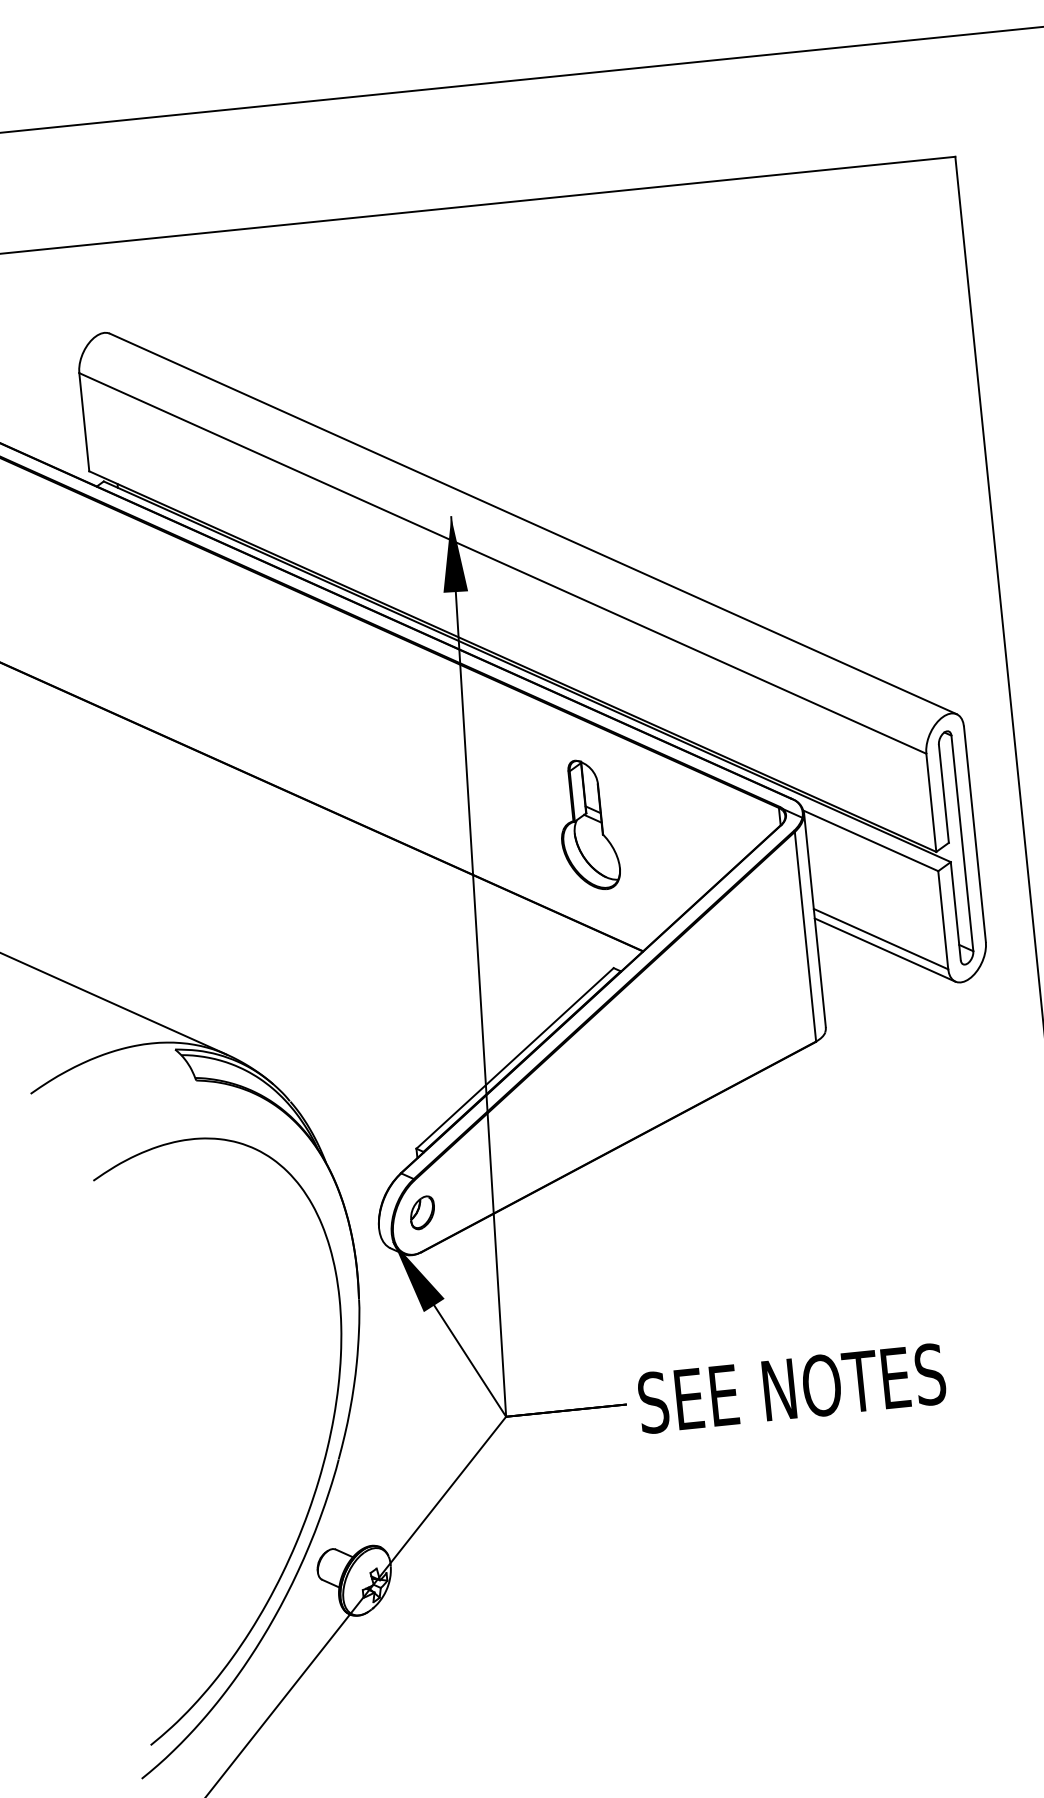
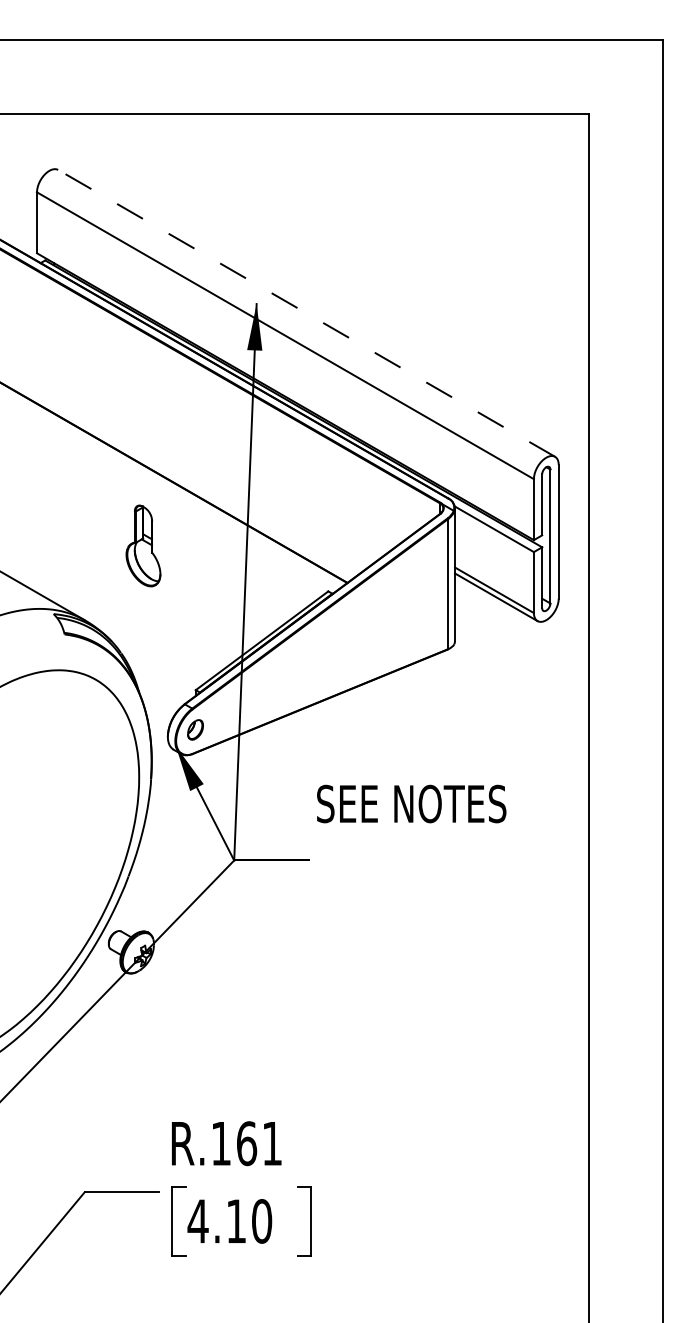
line: (533, 524) -> (306, 313), solid -> dashed
part: (587, 824) -> (143, 545), moved
text: (791, 1387) -> (411, 803), moved

